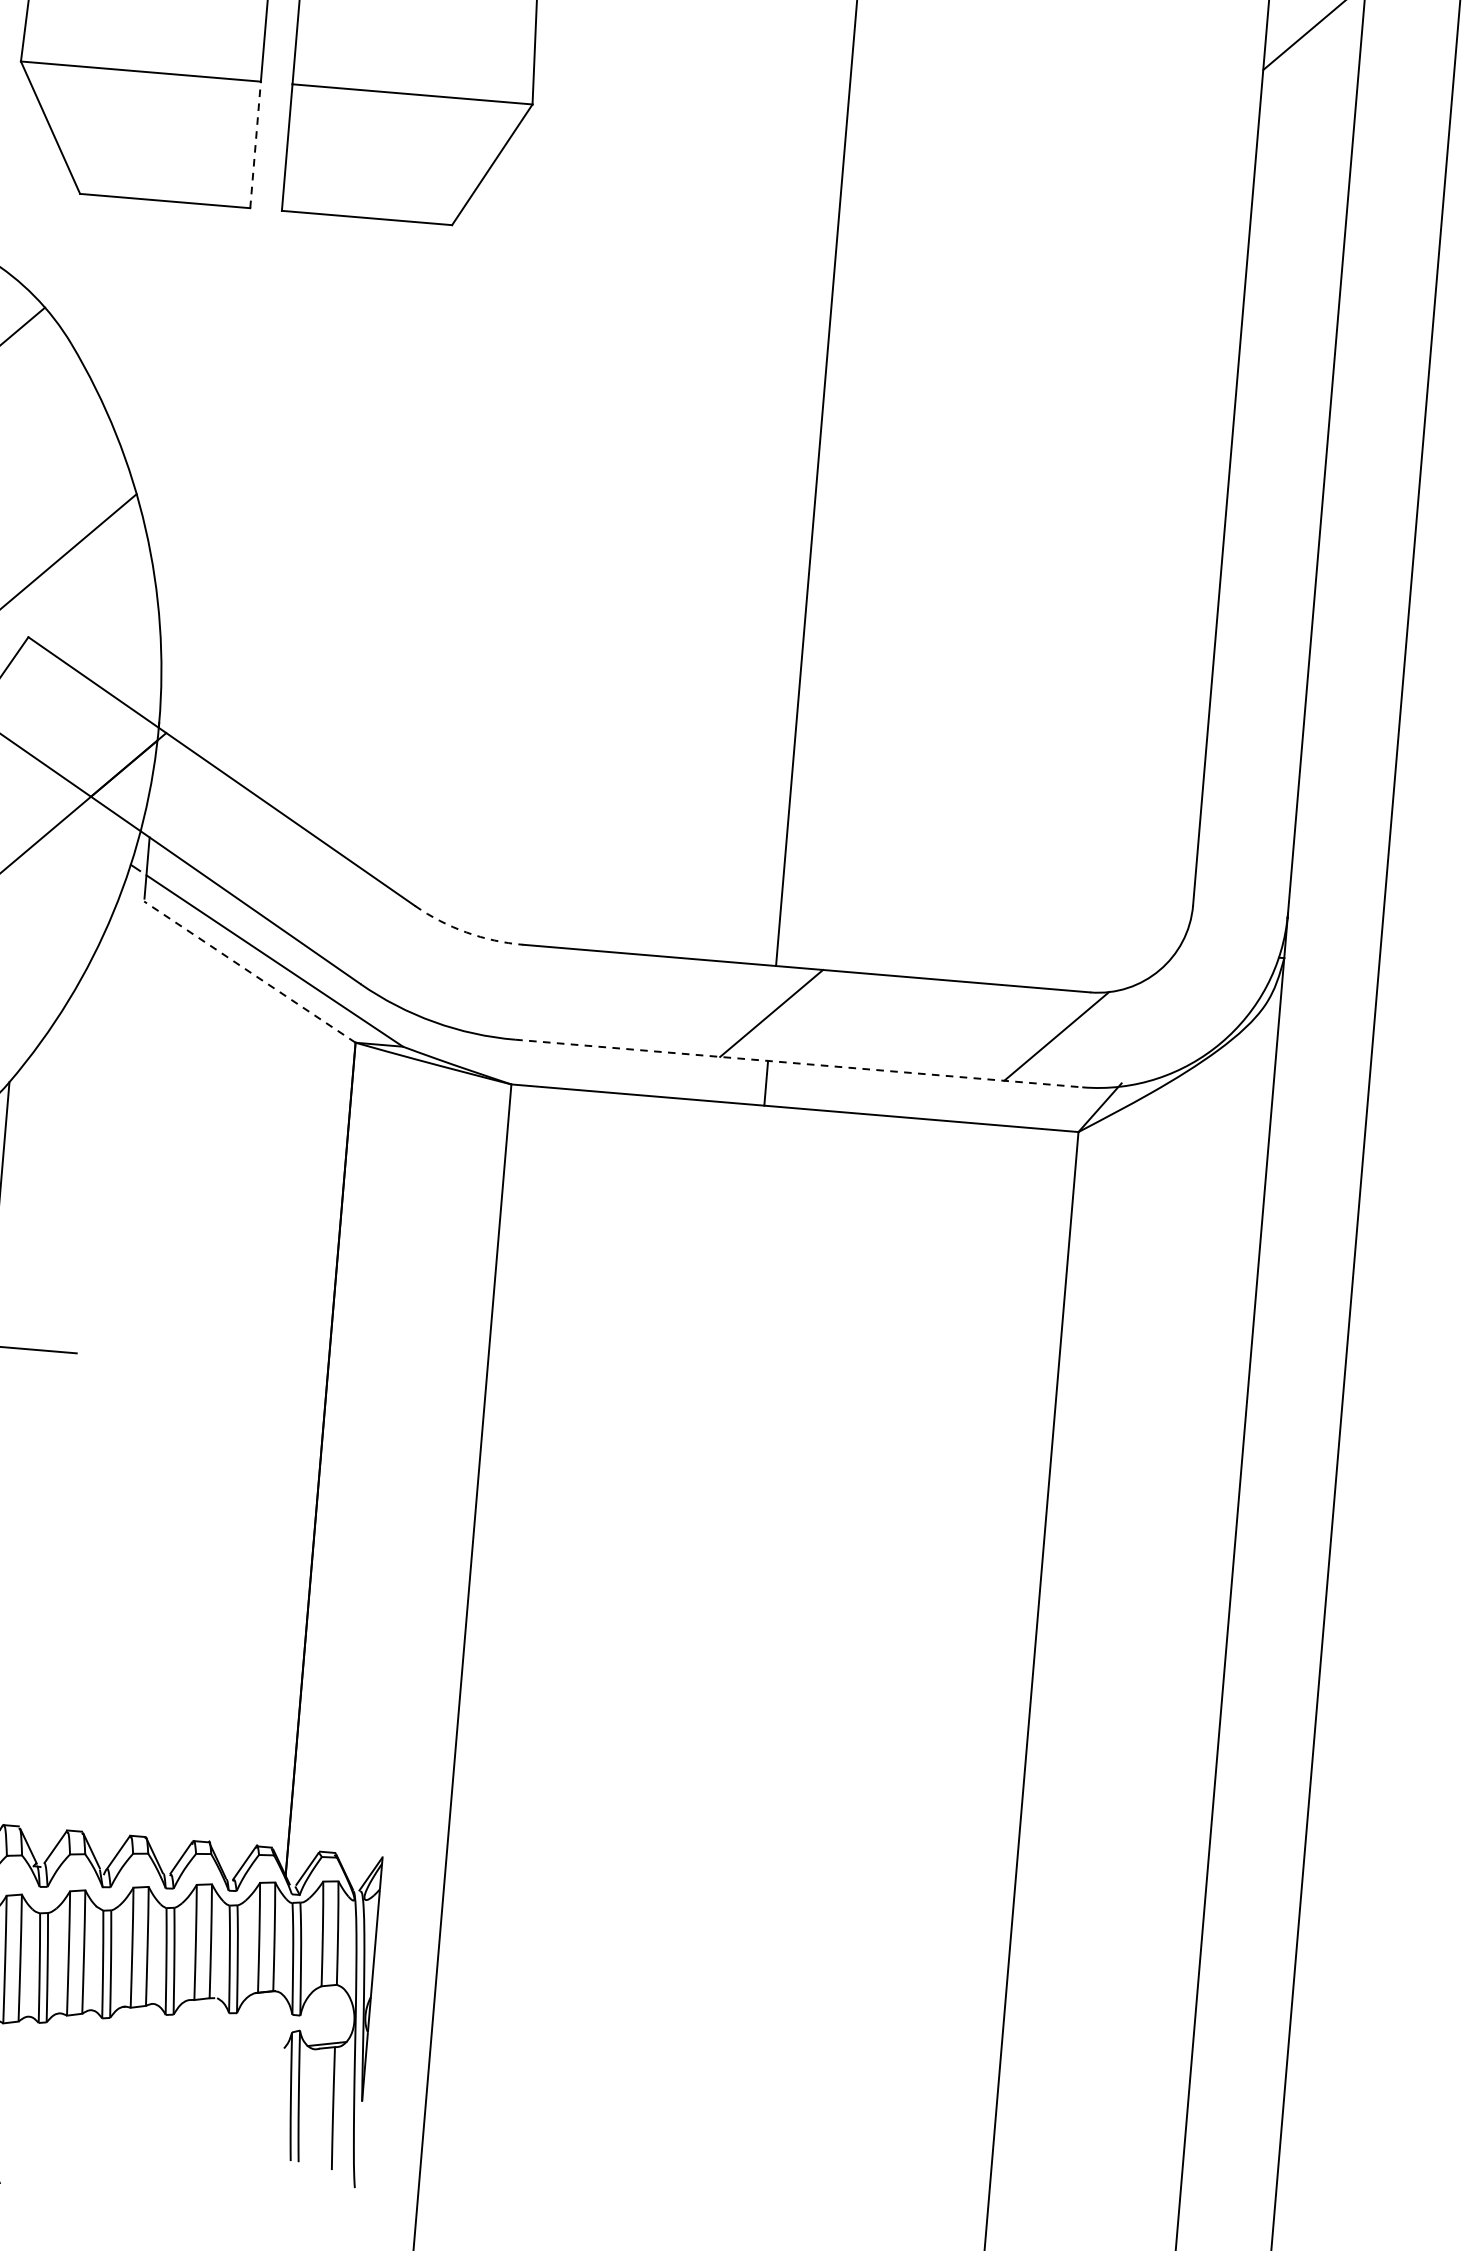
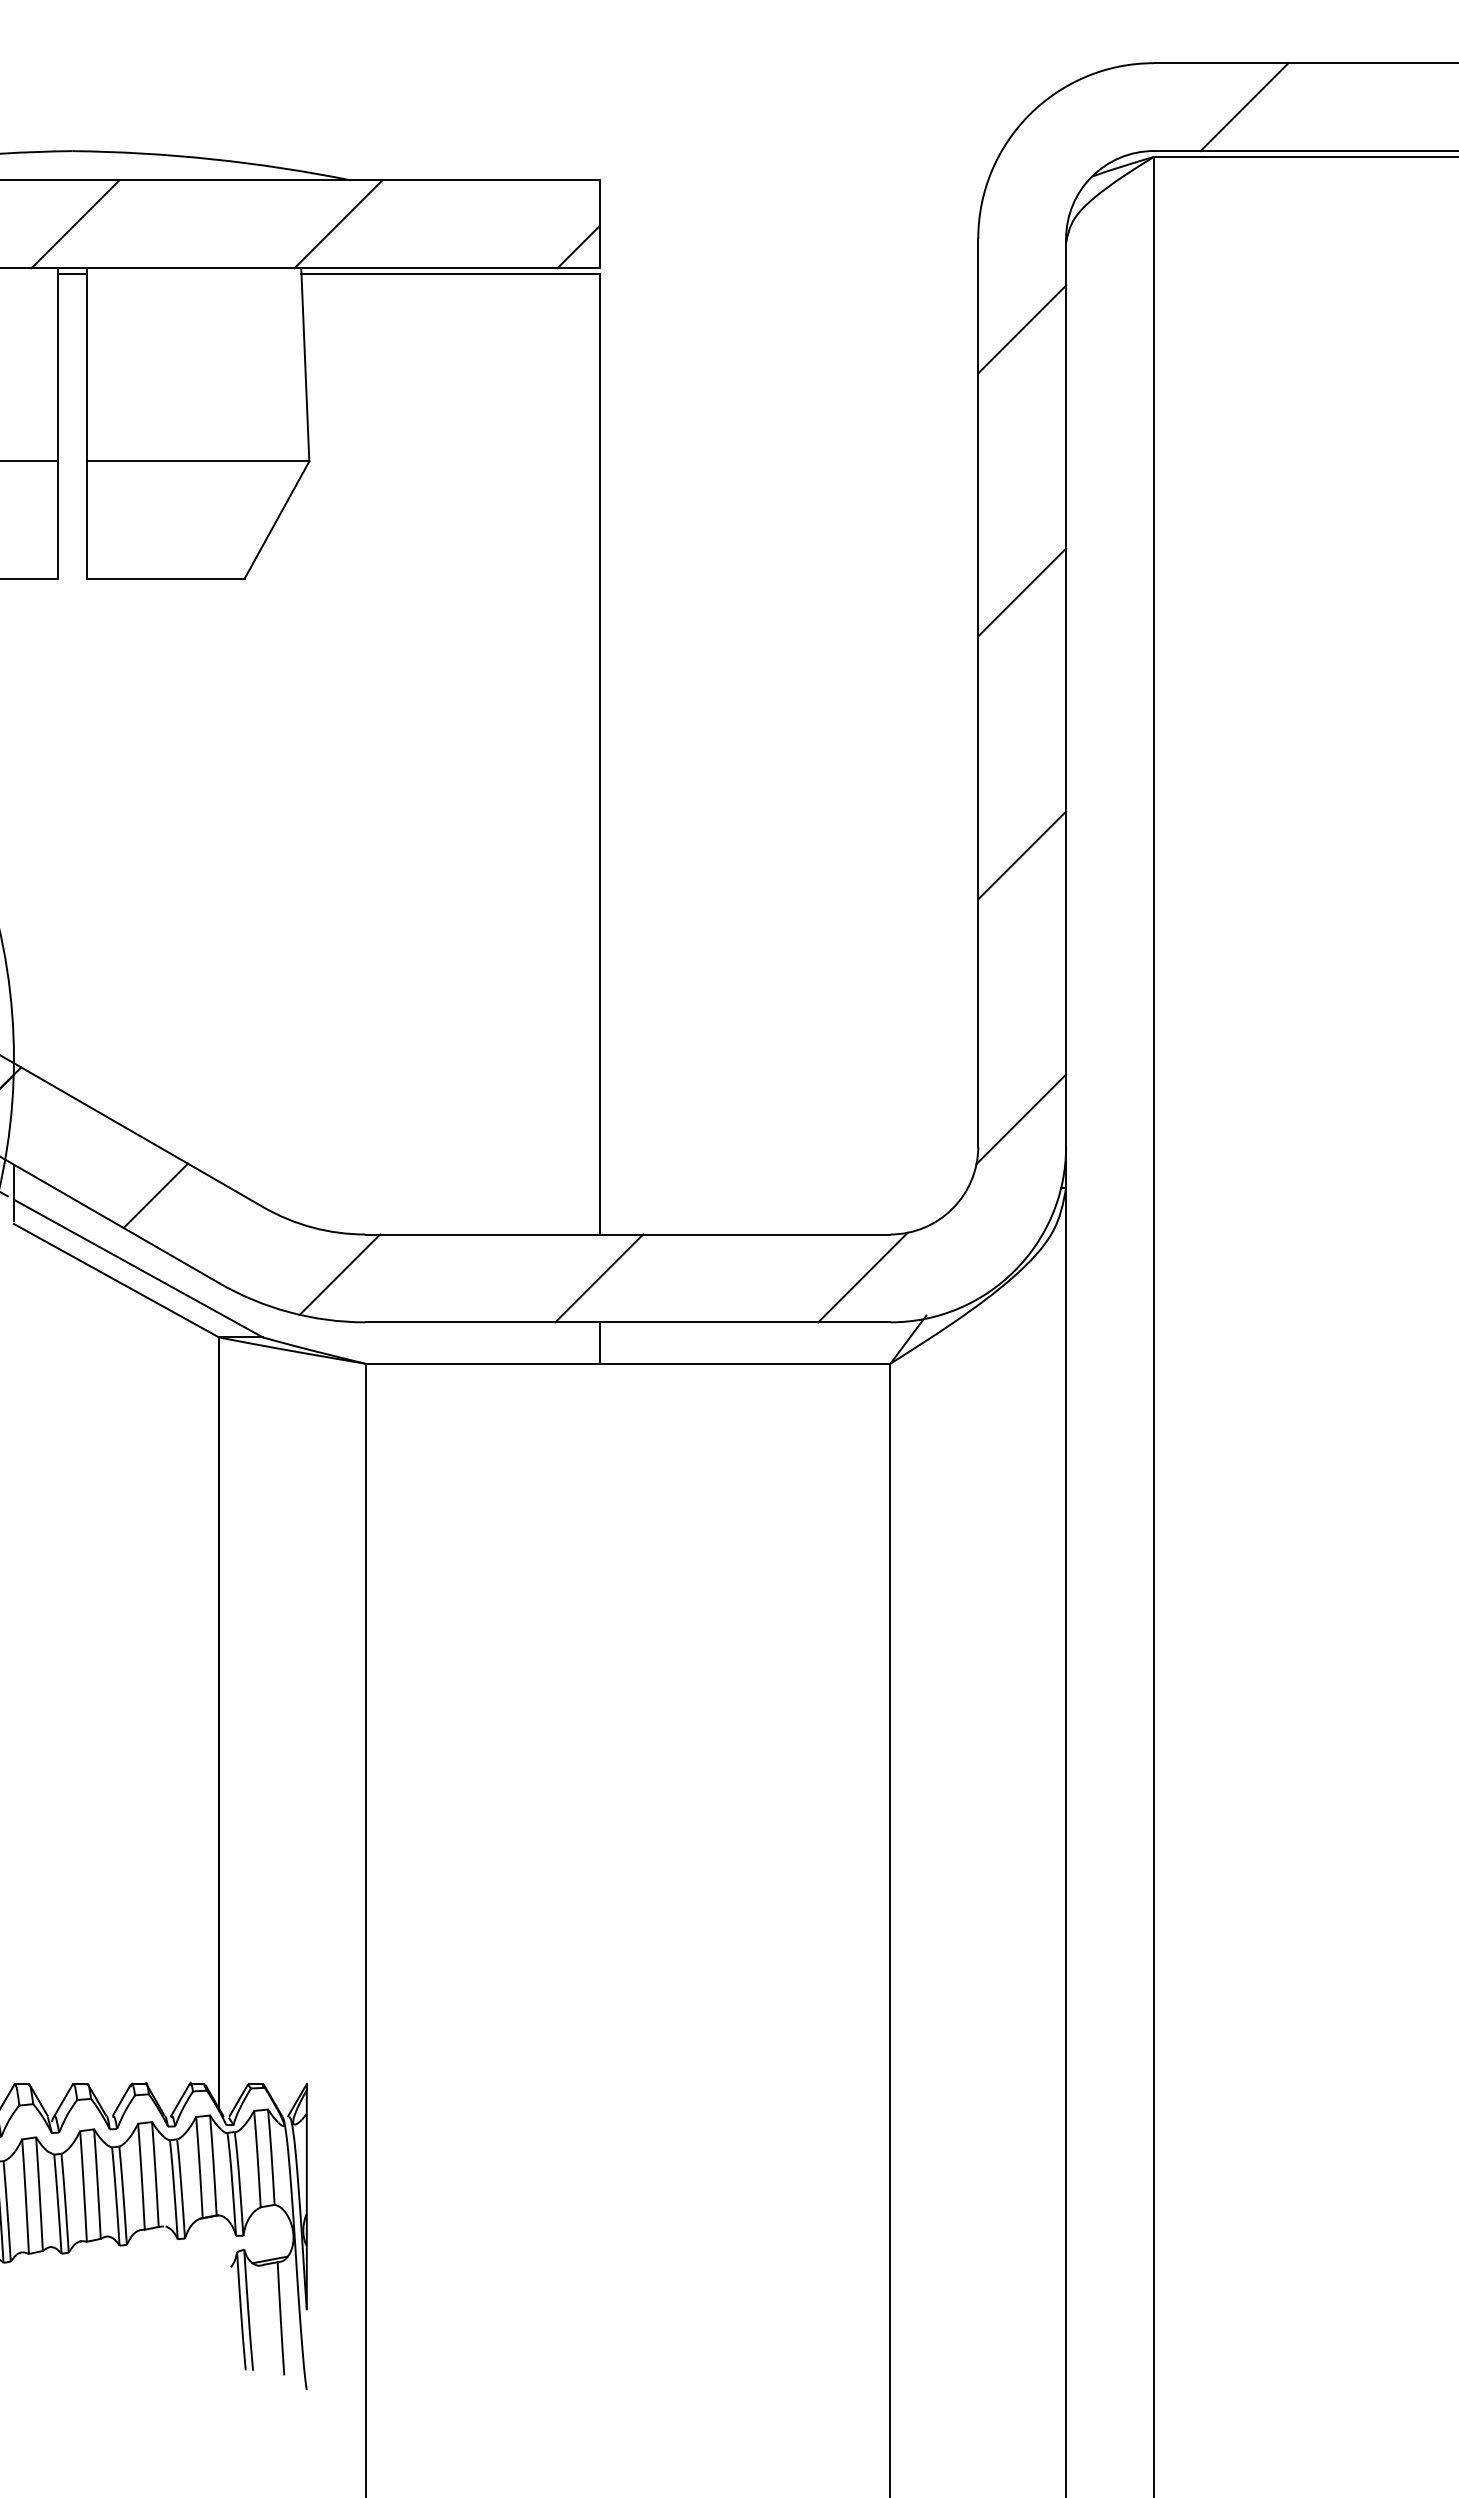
line: (255, 145) -> (57, 520), dashed -> solid
line: (1291, 310) -> (1022, 592), added
line: (1267, 594) -> (1022, 855), added
line: (1242, 880) -> (1021, 1119), added
line: (299, 883) -> (155, 1195), added
arc: (466, 932) -> (312, 1227), dashed -> solid
line: (249, 971) -> (116, 1280), dashed -> solid
line: (491, 985) -> (339, 1274), added
line: (799, 1063) -> (628, 1322), dashed -> solid

